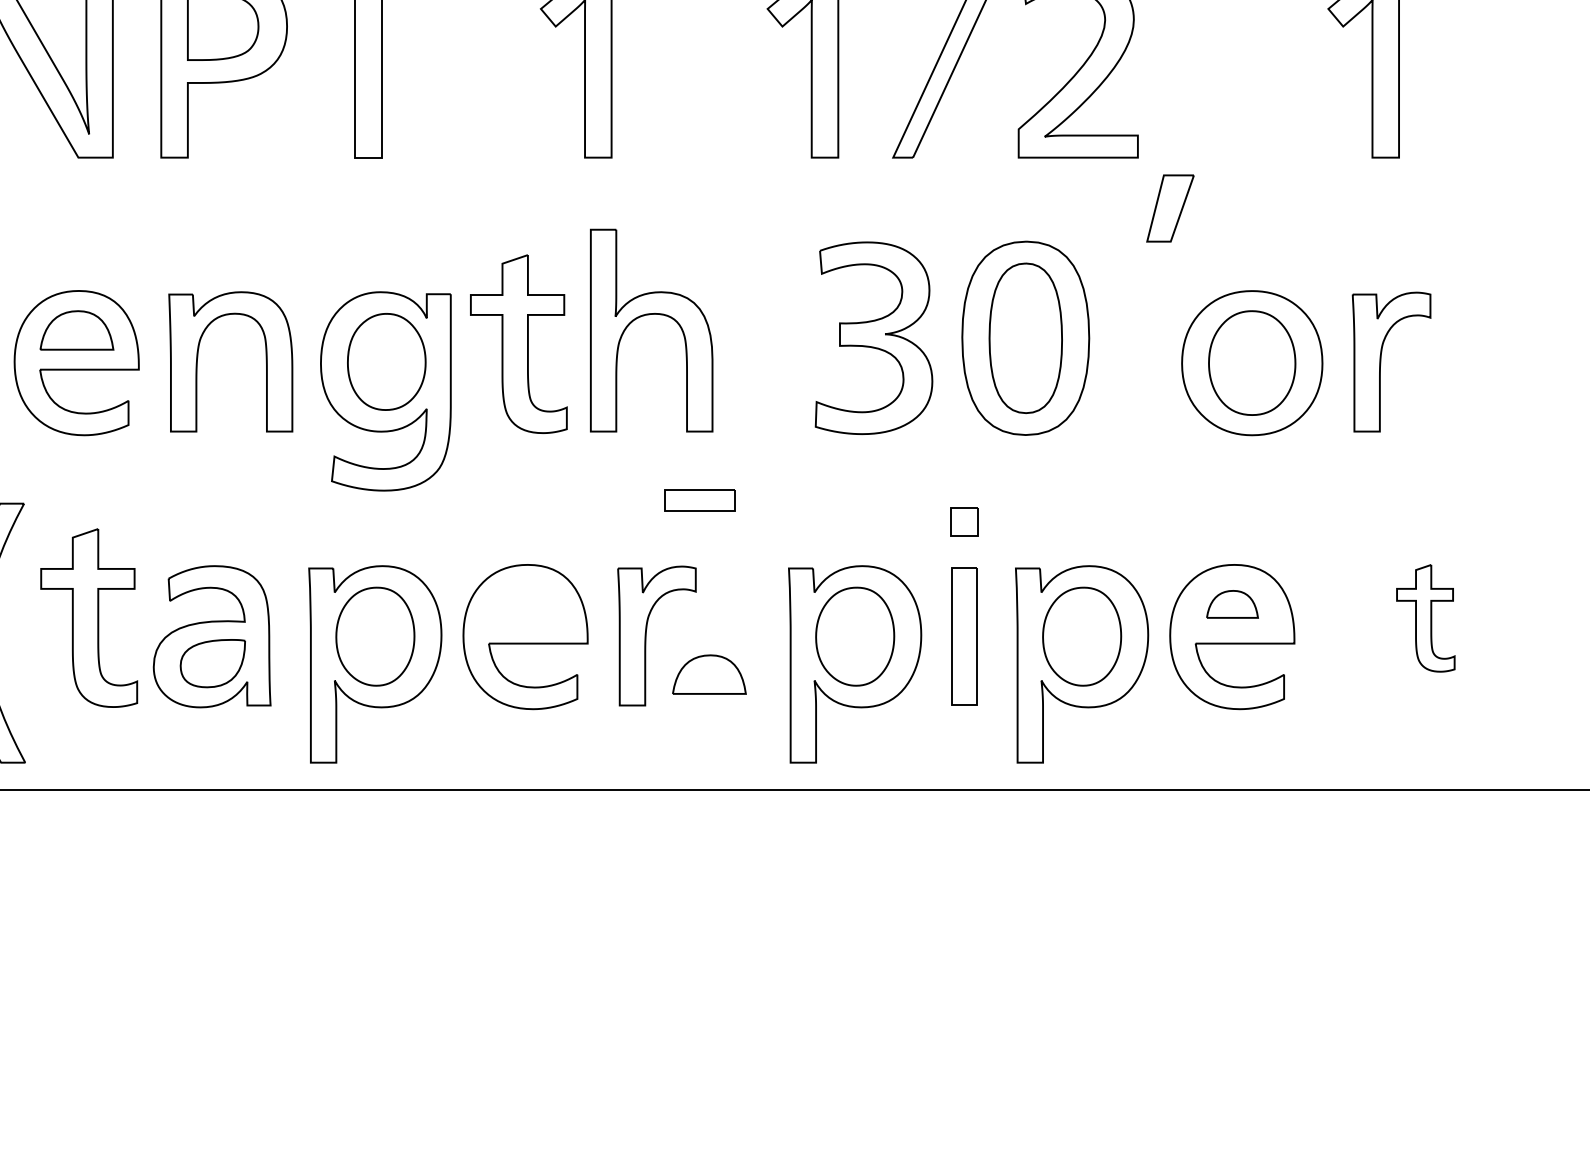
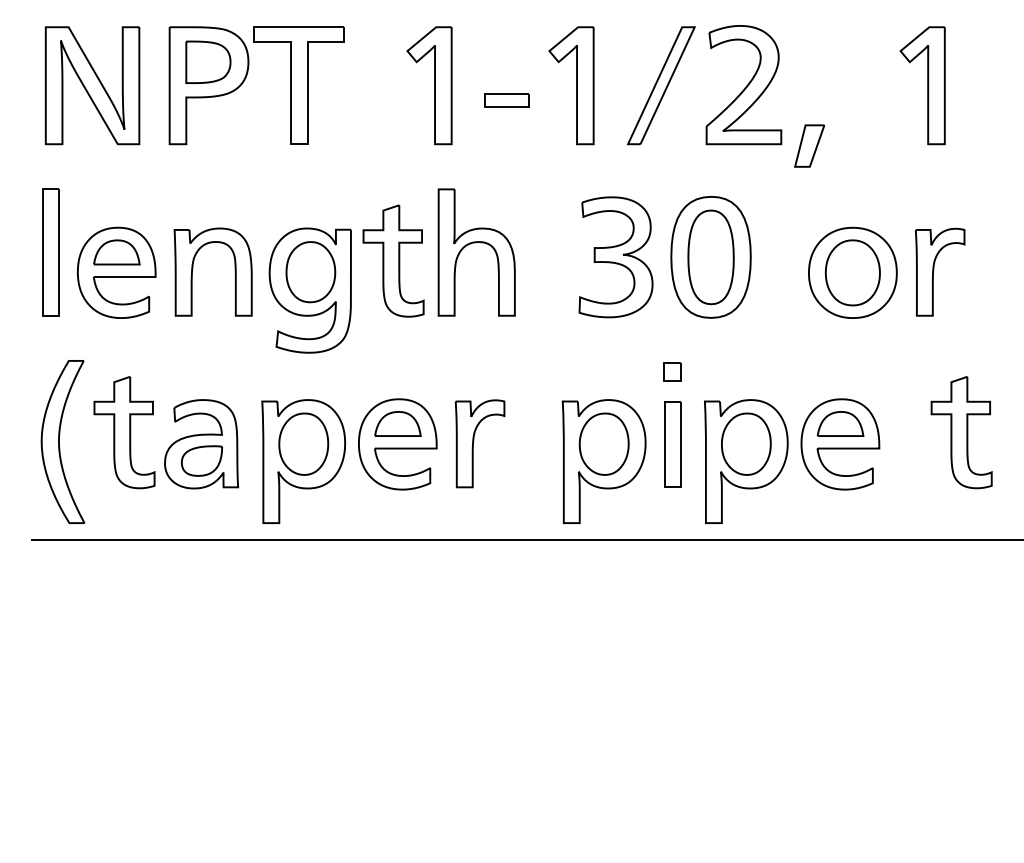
part: (1170, 207) -> (809, 145), moved
part: (699, 499) -> (506, 100), moved
part: (1232, 603) -> (840, 423), size x1.43
part: (1425, 617) -> (961, 432), size x1.67
part: (708, 673) -> (397, 423), moved

